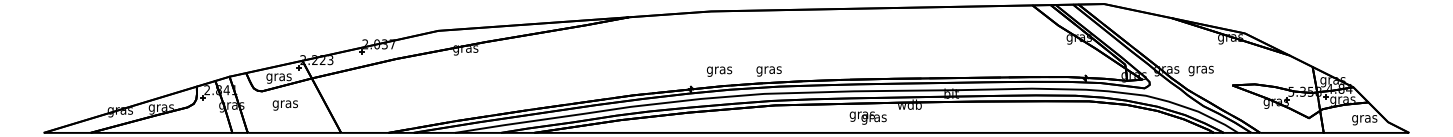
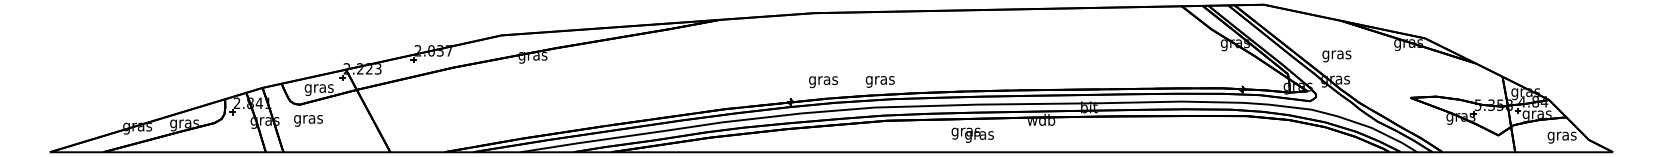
text: (1200, 71) -> (1336, 56), moved
text: (285, 105) -> (308, 120), moved
text: (868, 117) -> (972, 134), moved

